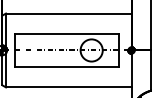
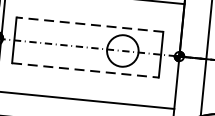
line: (66, 34) -> (89, 24), solid -> dashed
line: (66, 66) -> (84, 70), solid -> dashed

